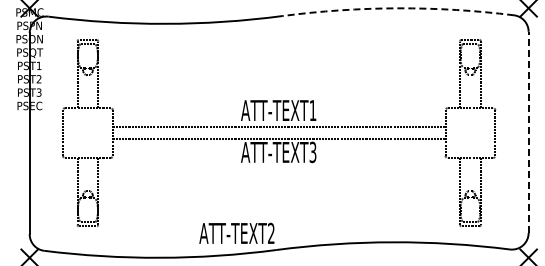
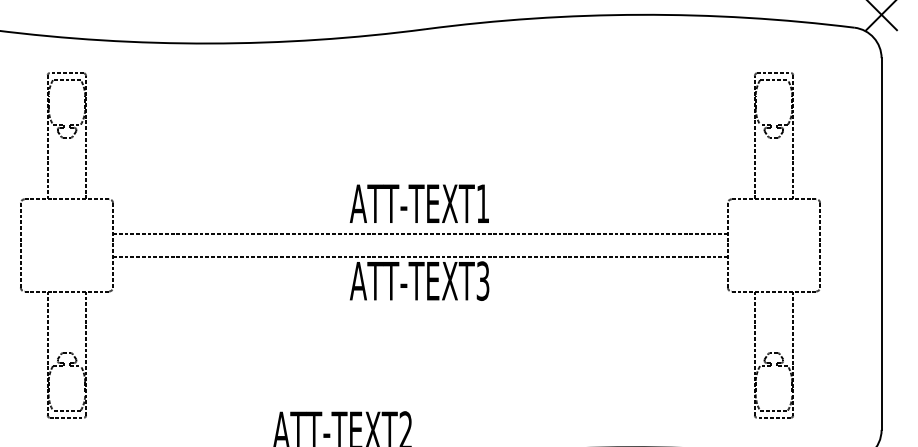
arc: (398, 8) -> (641, 15), dashed -> solid
line: (528, 132) -> (881, 244), dashed -> solid

